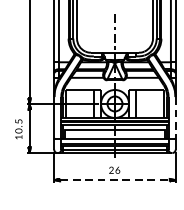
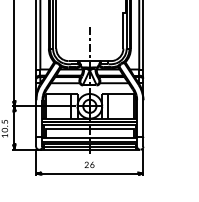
line: (175, 118) -> (143, 119), dashed -> solid
line: (115, 180) -> (90, 173), dashed -> solid

